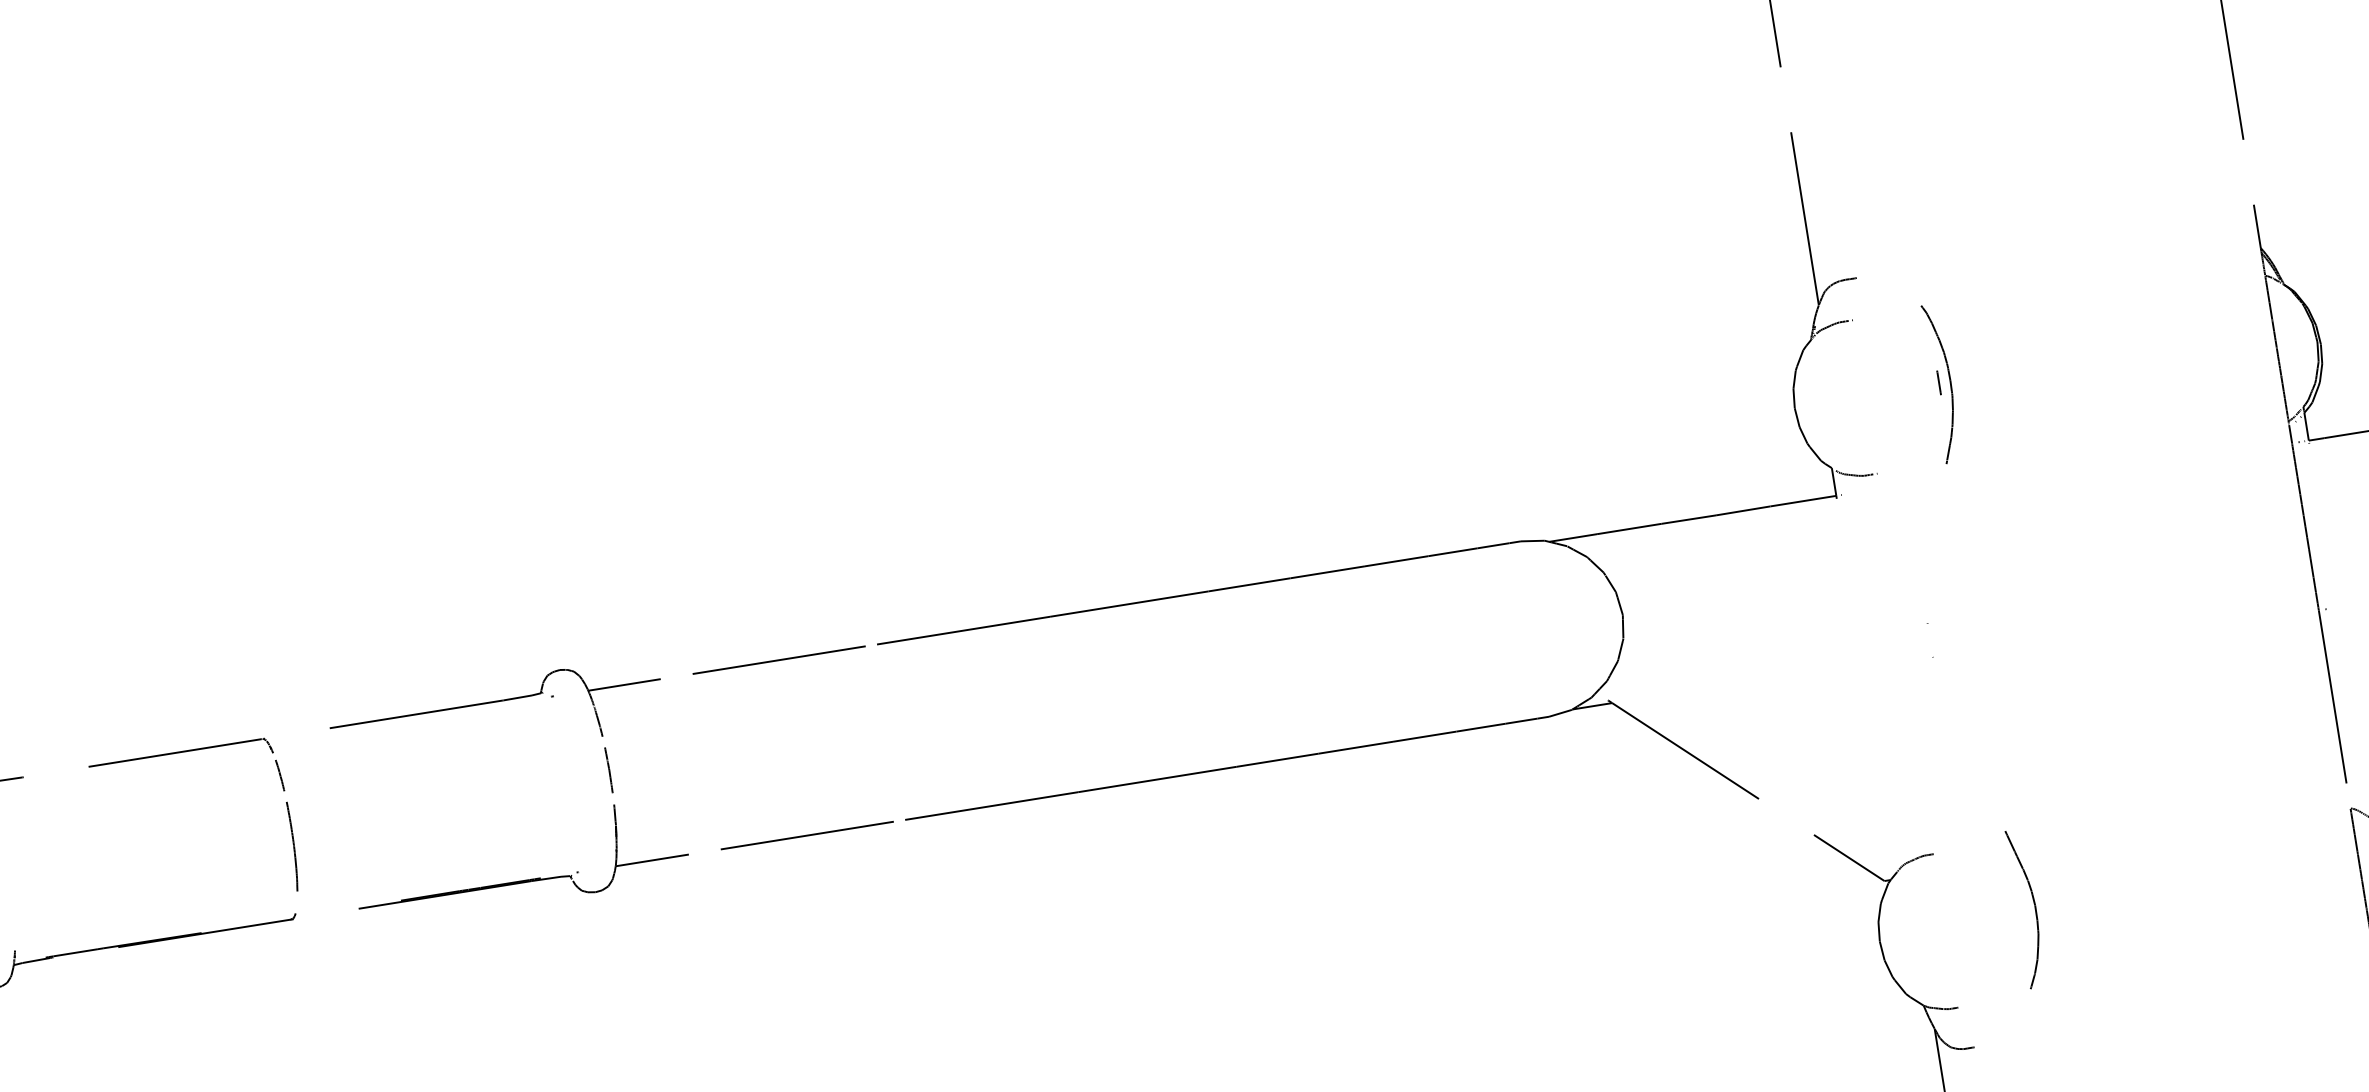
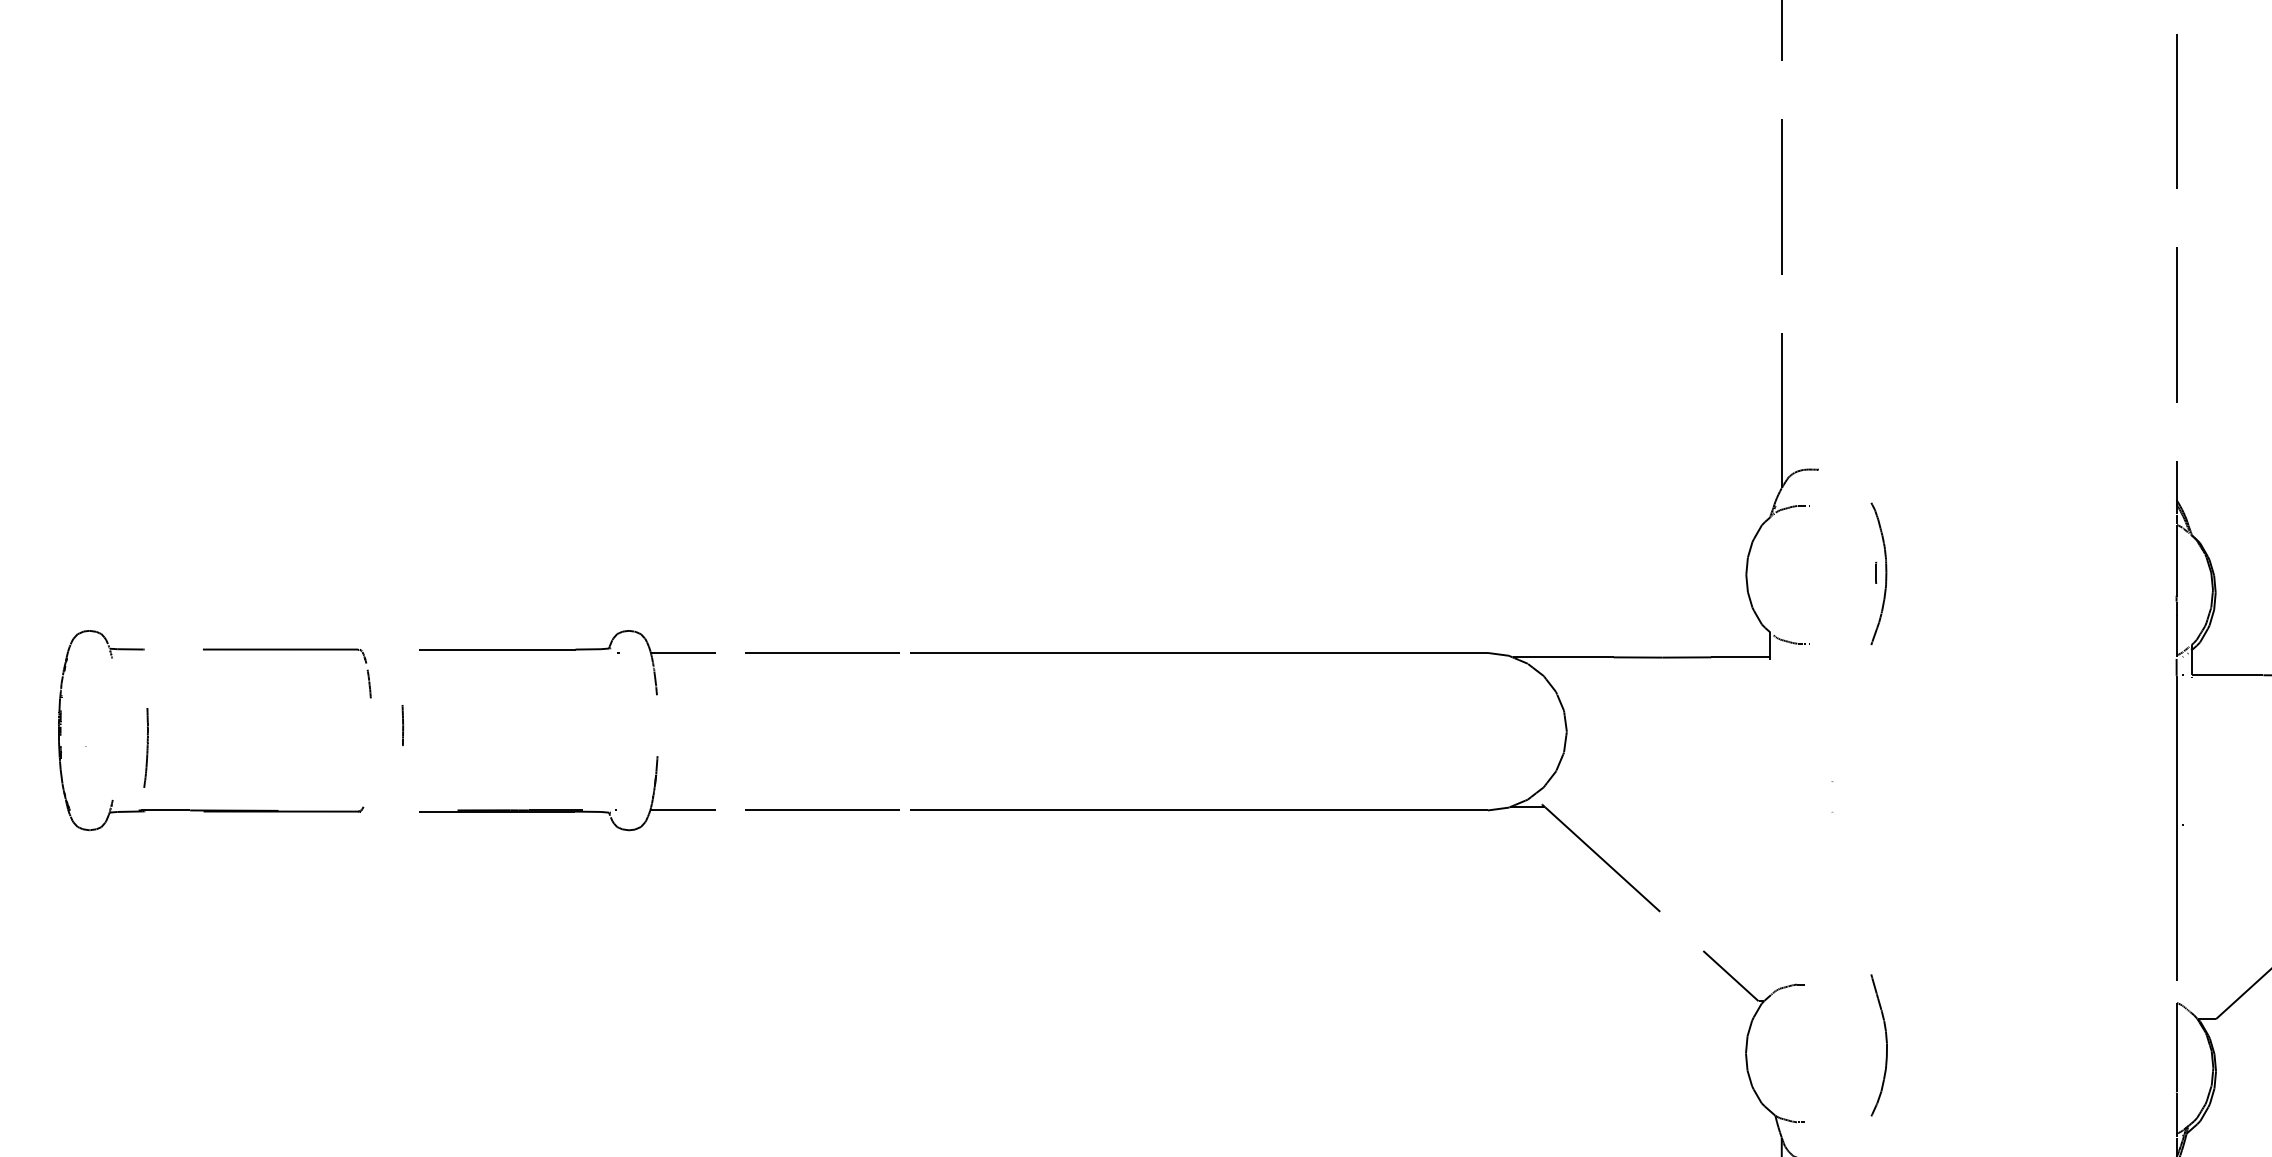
part: (608, 770) -> (402, 725), moved
part: (291, 846) -> (145, 747), moved

